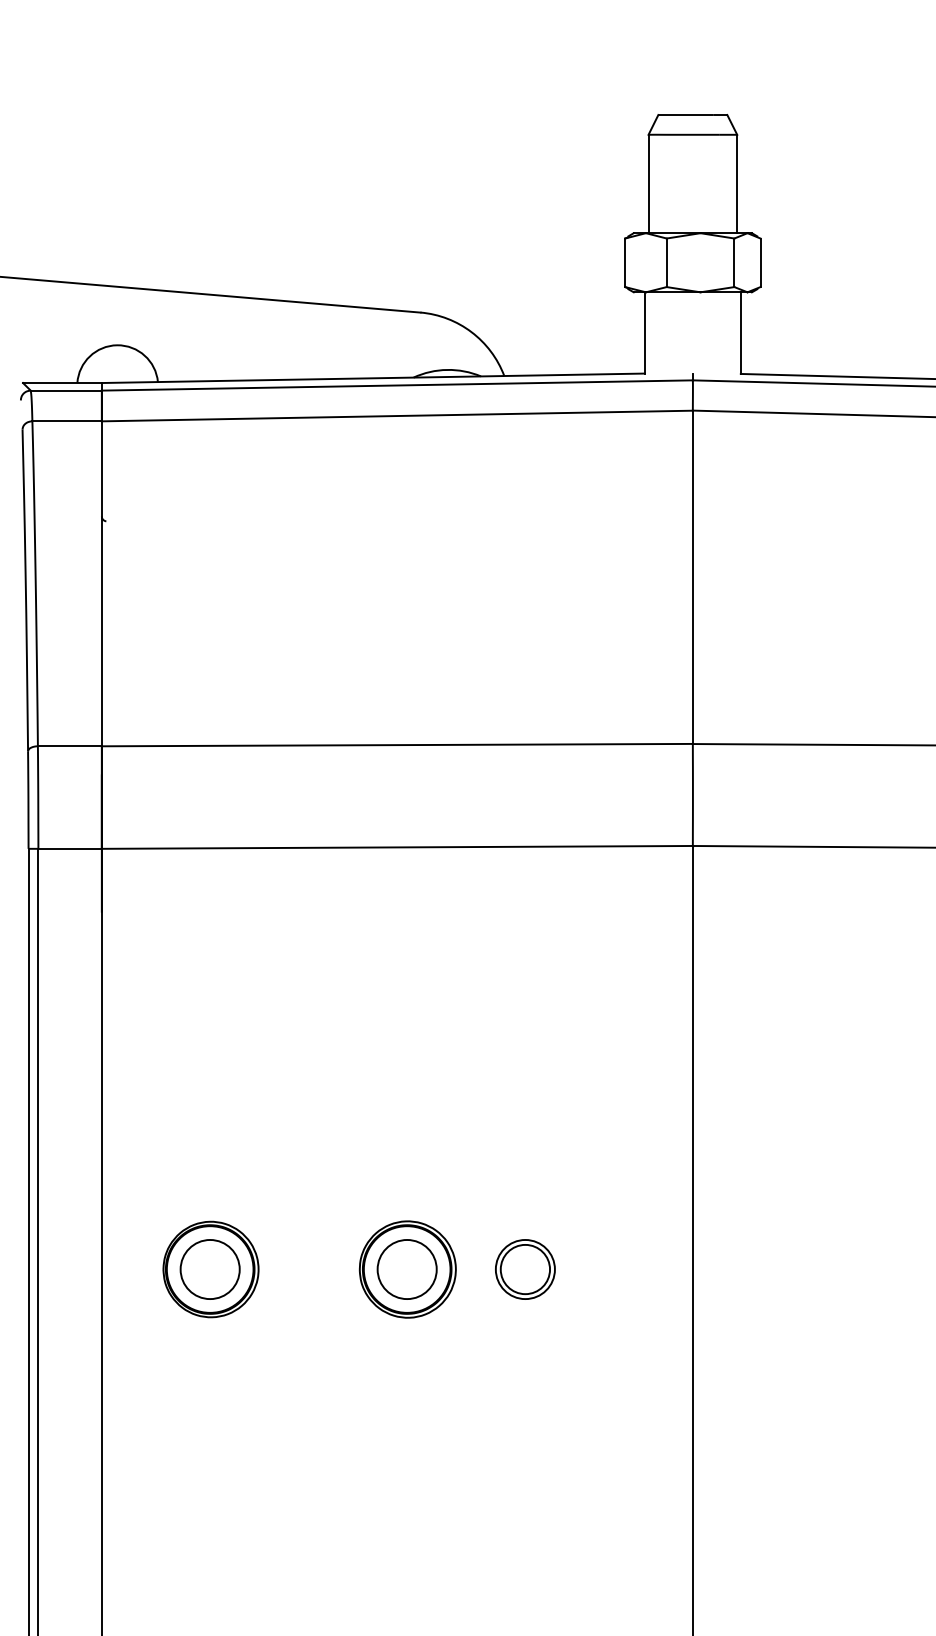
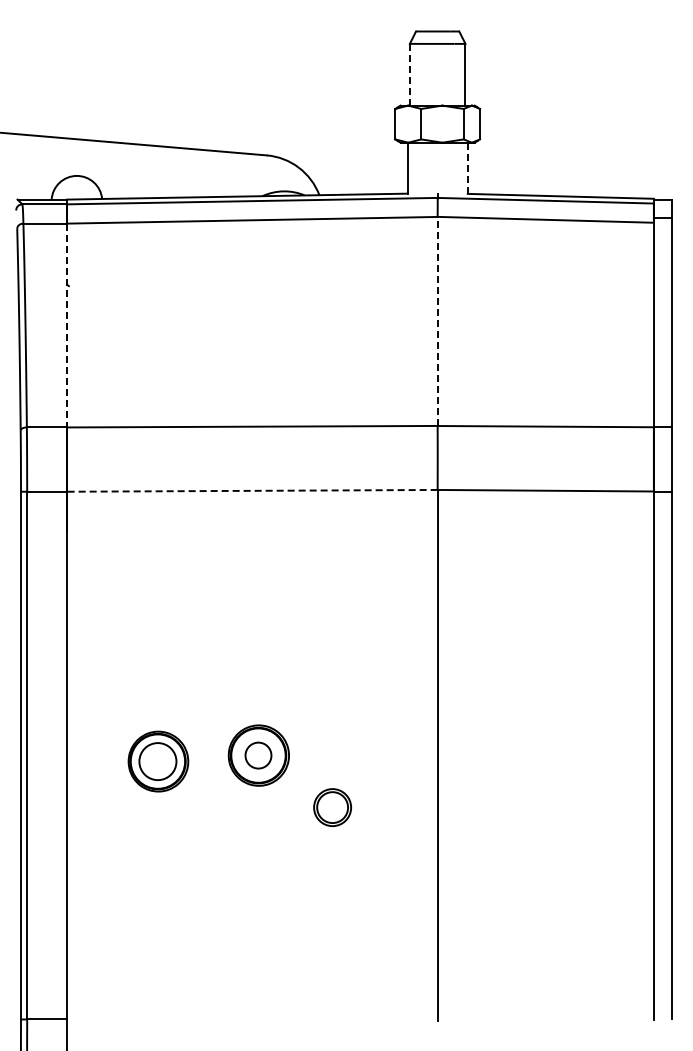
line: (647, 183) -> (409, 74), solid -> dashed
line: (740, 333) -> (467, 168), solid -> dashed
line: (692, 575) -> (437, 320), solid -> dashed
line: (101, 583) -> (66, 325), solid -> dashed
line: (396, 846) -> (251, 490), solid -> dashed
part: (211, 1269) -> (158, 761), moved
circle: (407, 1269) -> (258, 755), size x0.7
part: (525, 1269) -> (332, 807), moved

